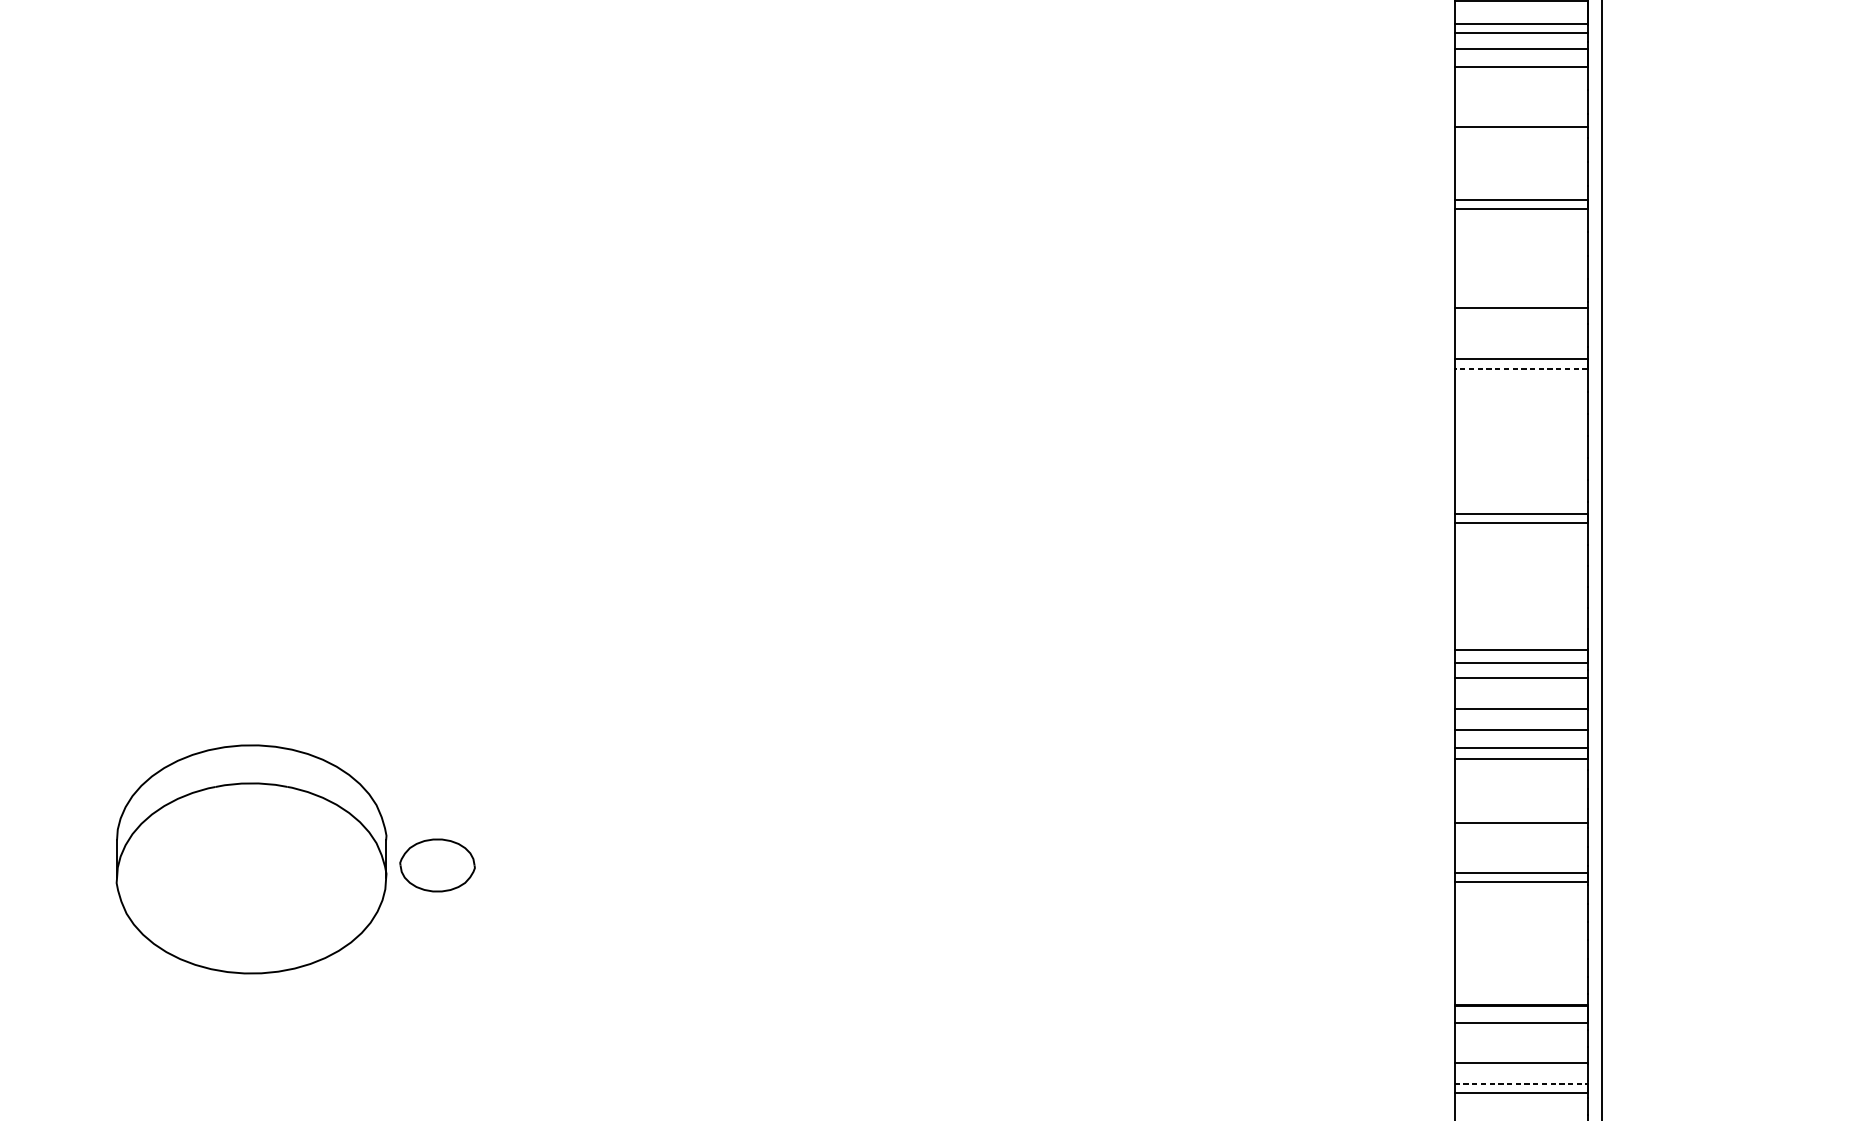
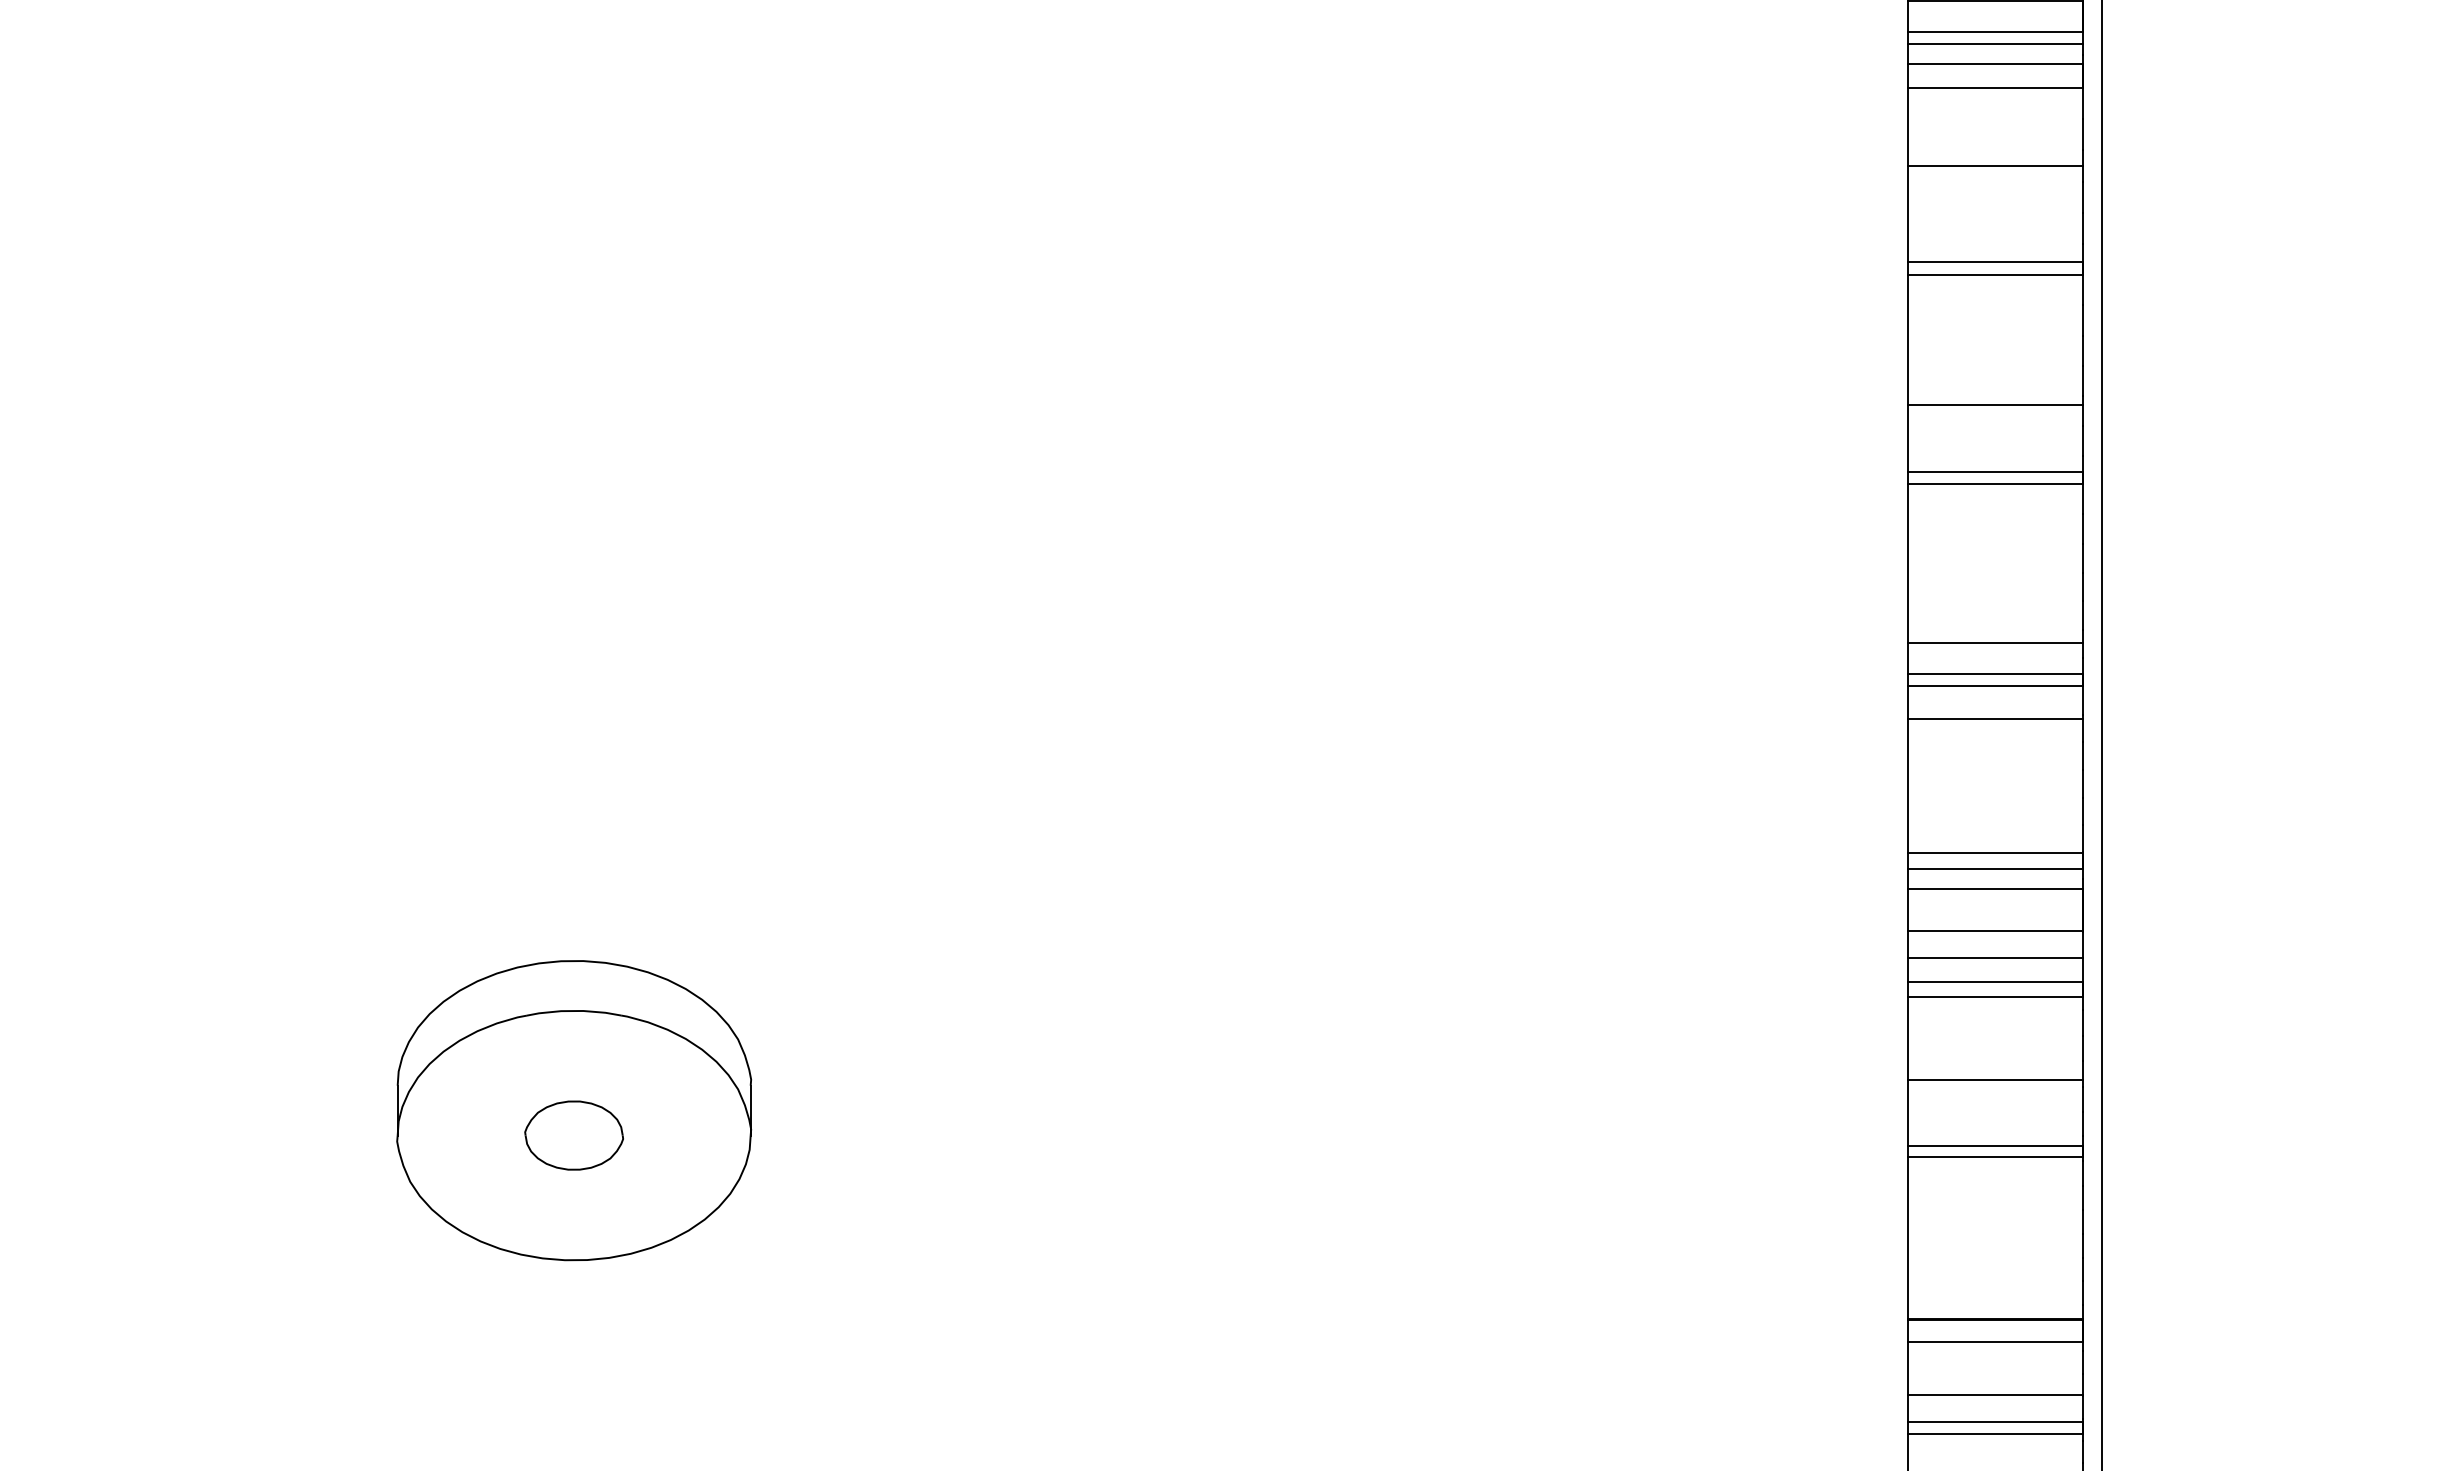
line: (1521, 369) -> (1995, 484), dashed -> solid
line: (1521, 490) -> (1995, 643), added
line: (1521, 548) -> (1995, 719), added
part: (251, 859) -> (574, 1110), moved
line: (1521, 1083) -> (1996, 1421), dashed -> solid

